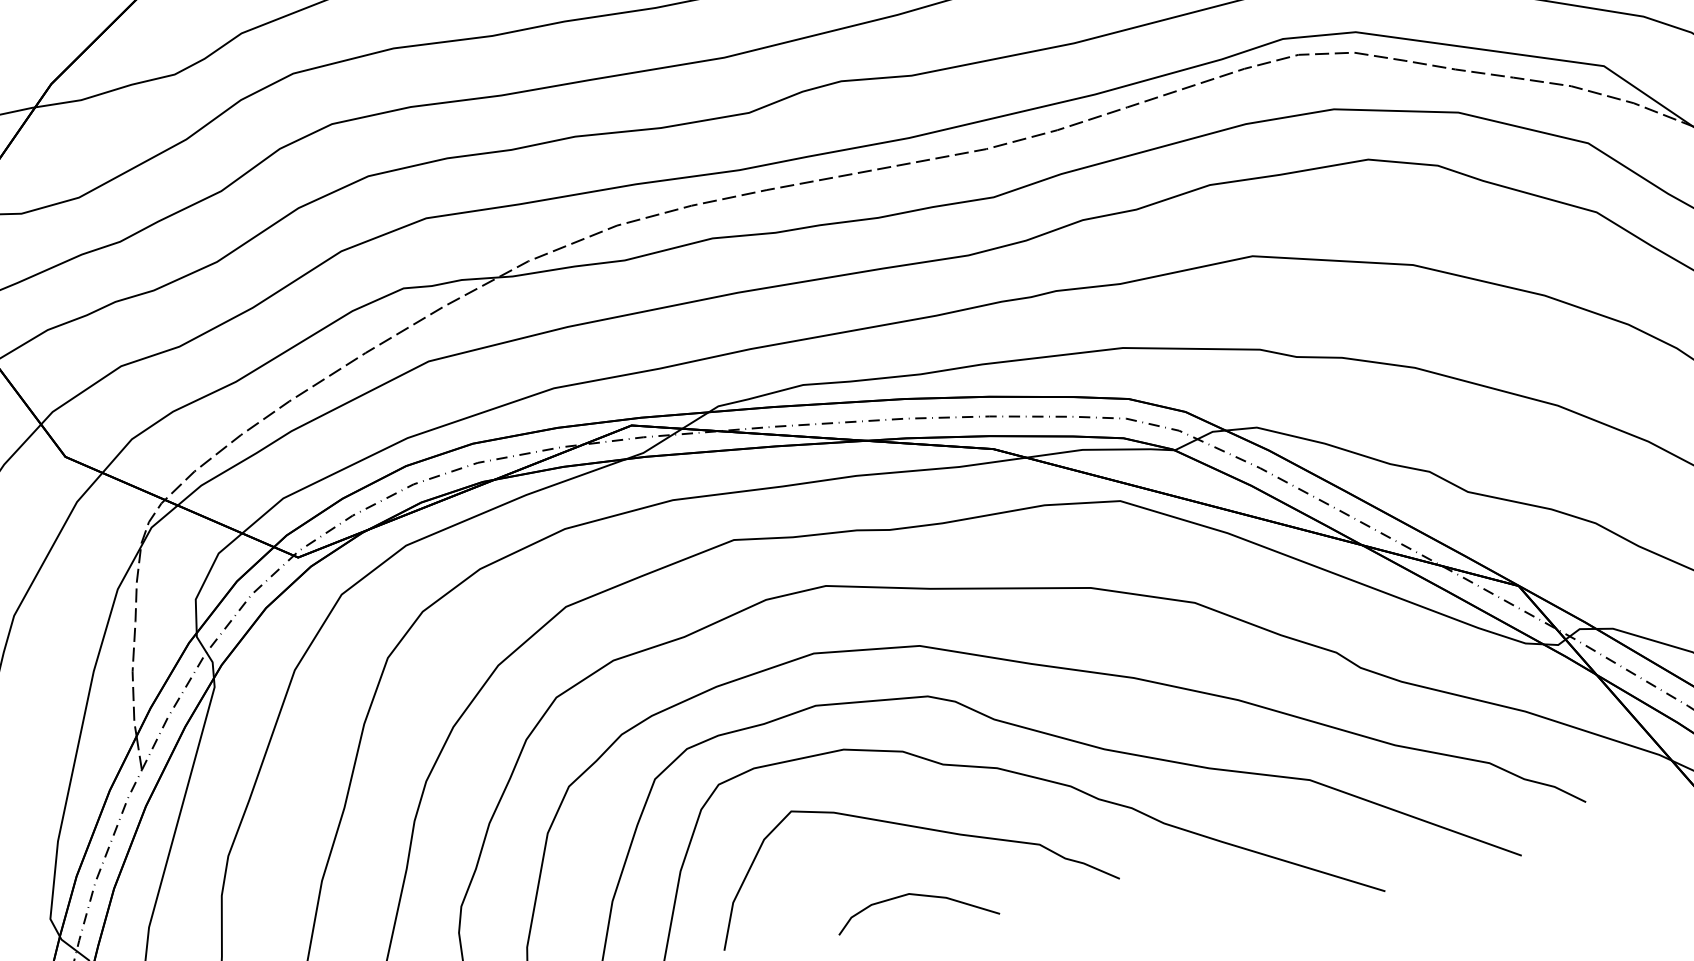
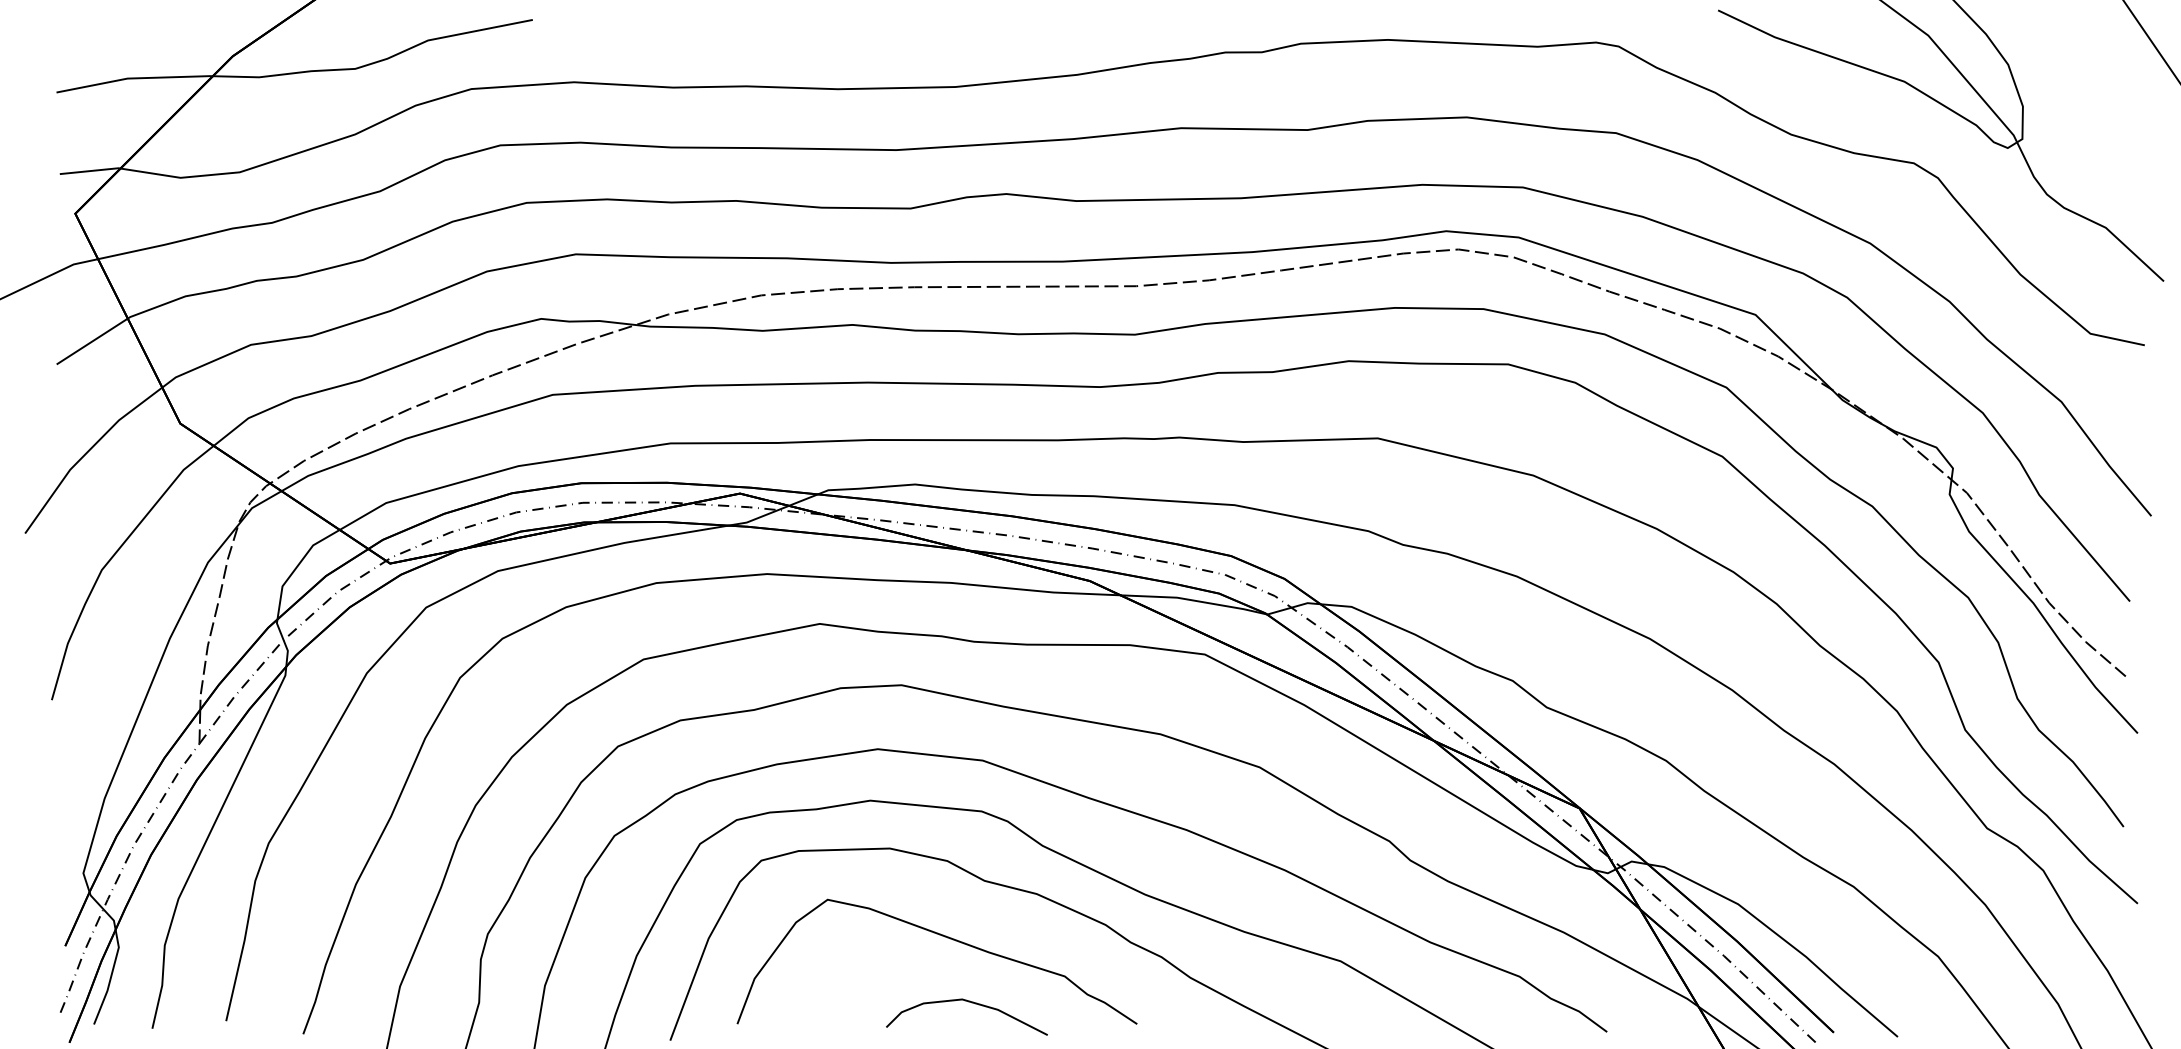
curve: (918, 896) -> (971, 1003), moved

